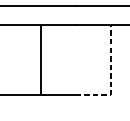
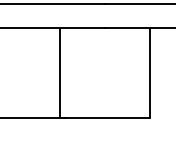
line: (110, 78) -> (149, 96), dashed -> solid

